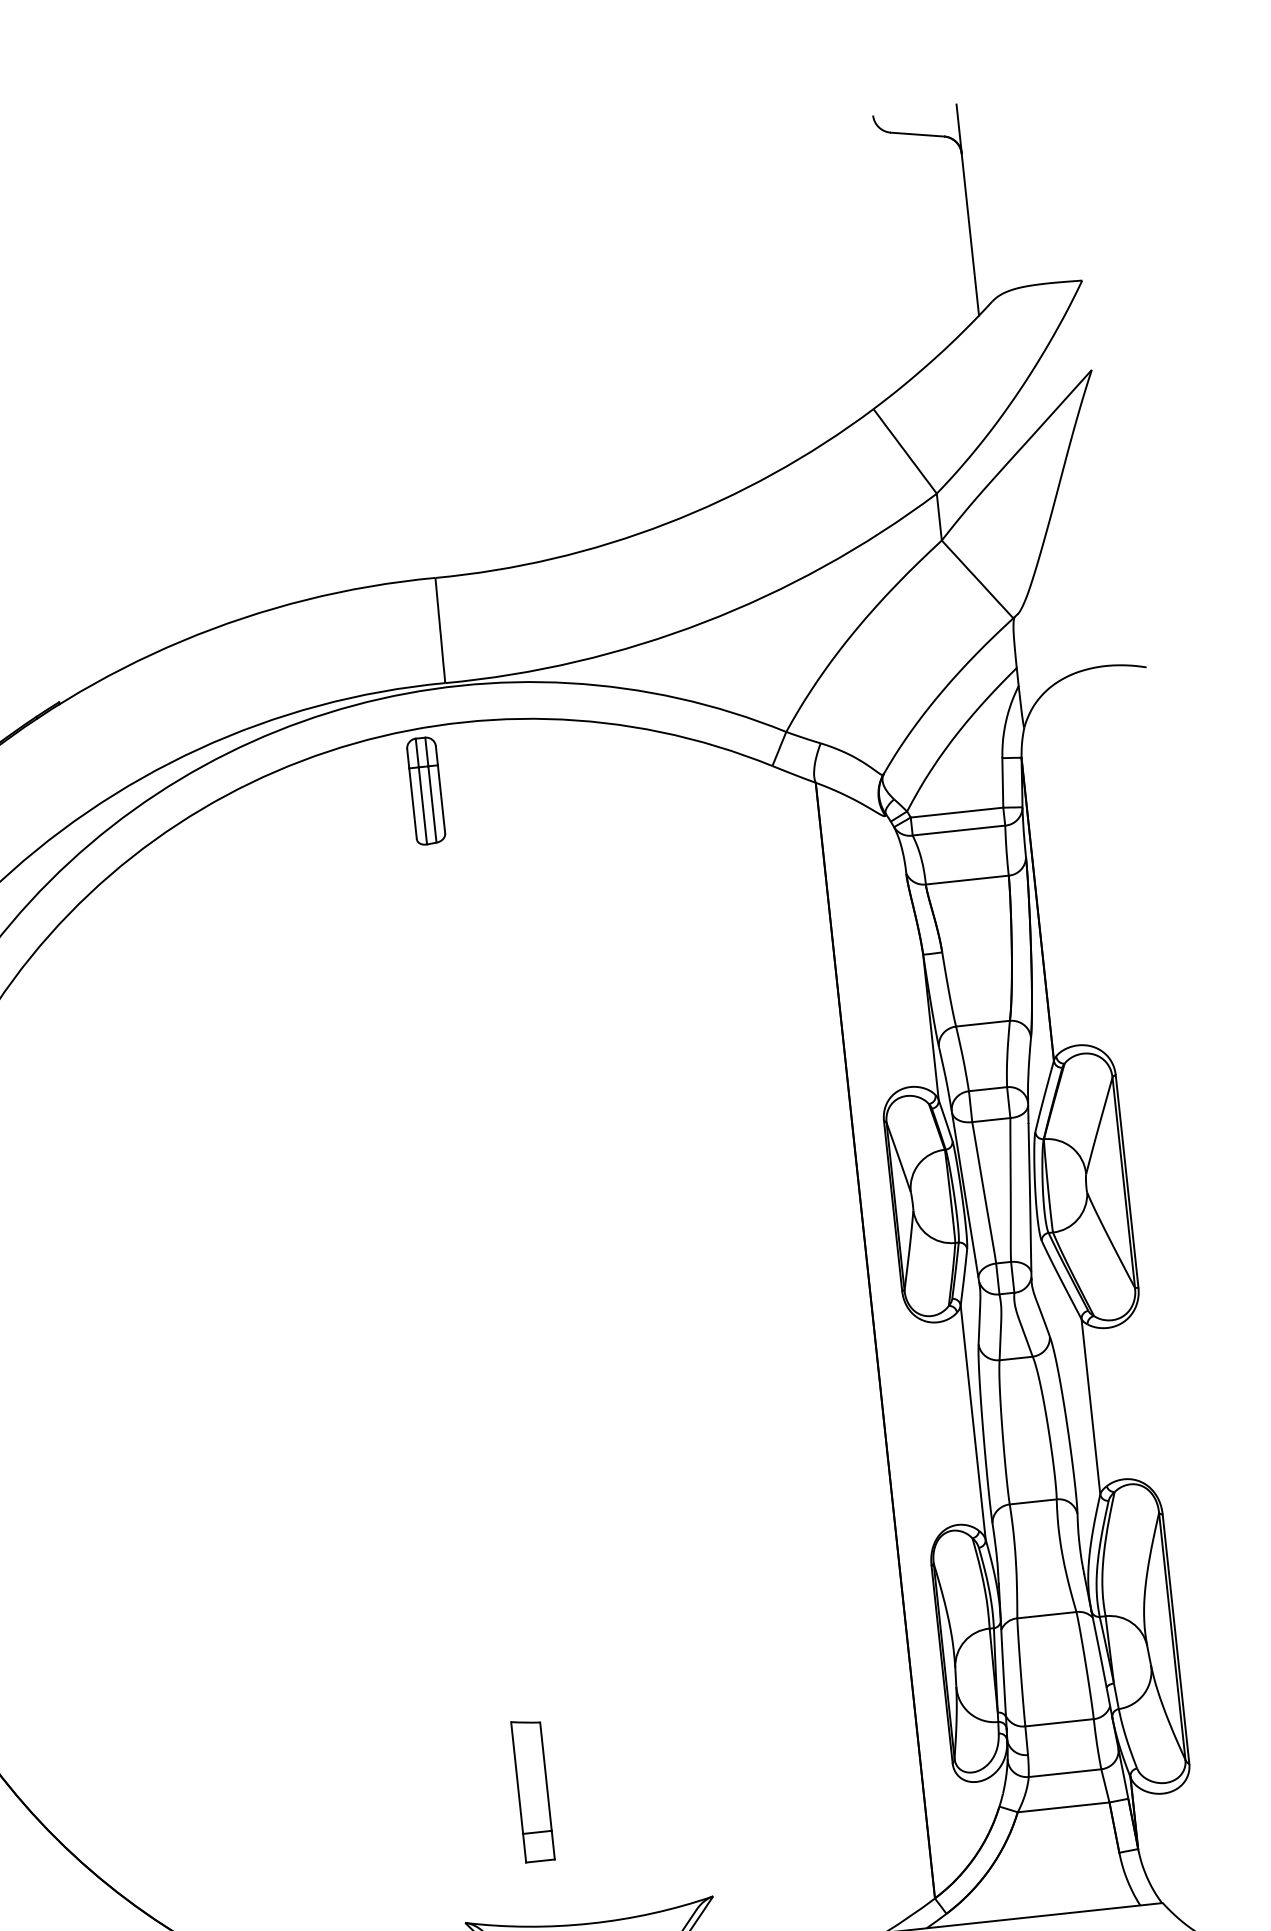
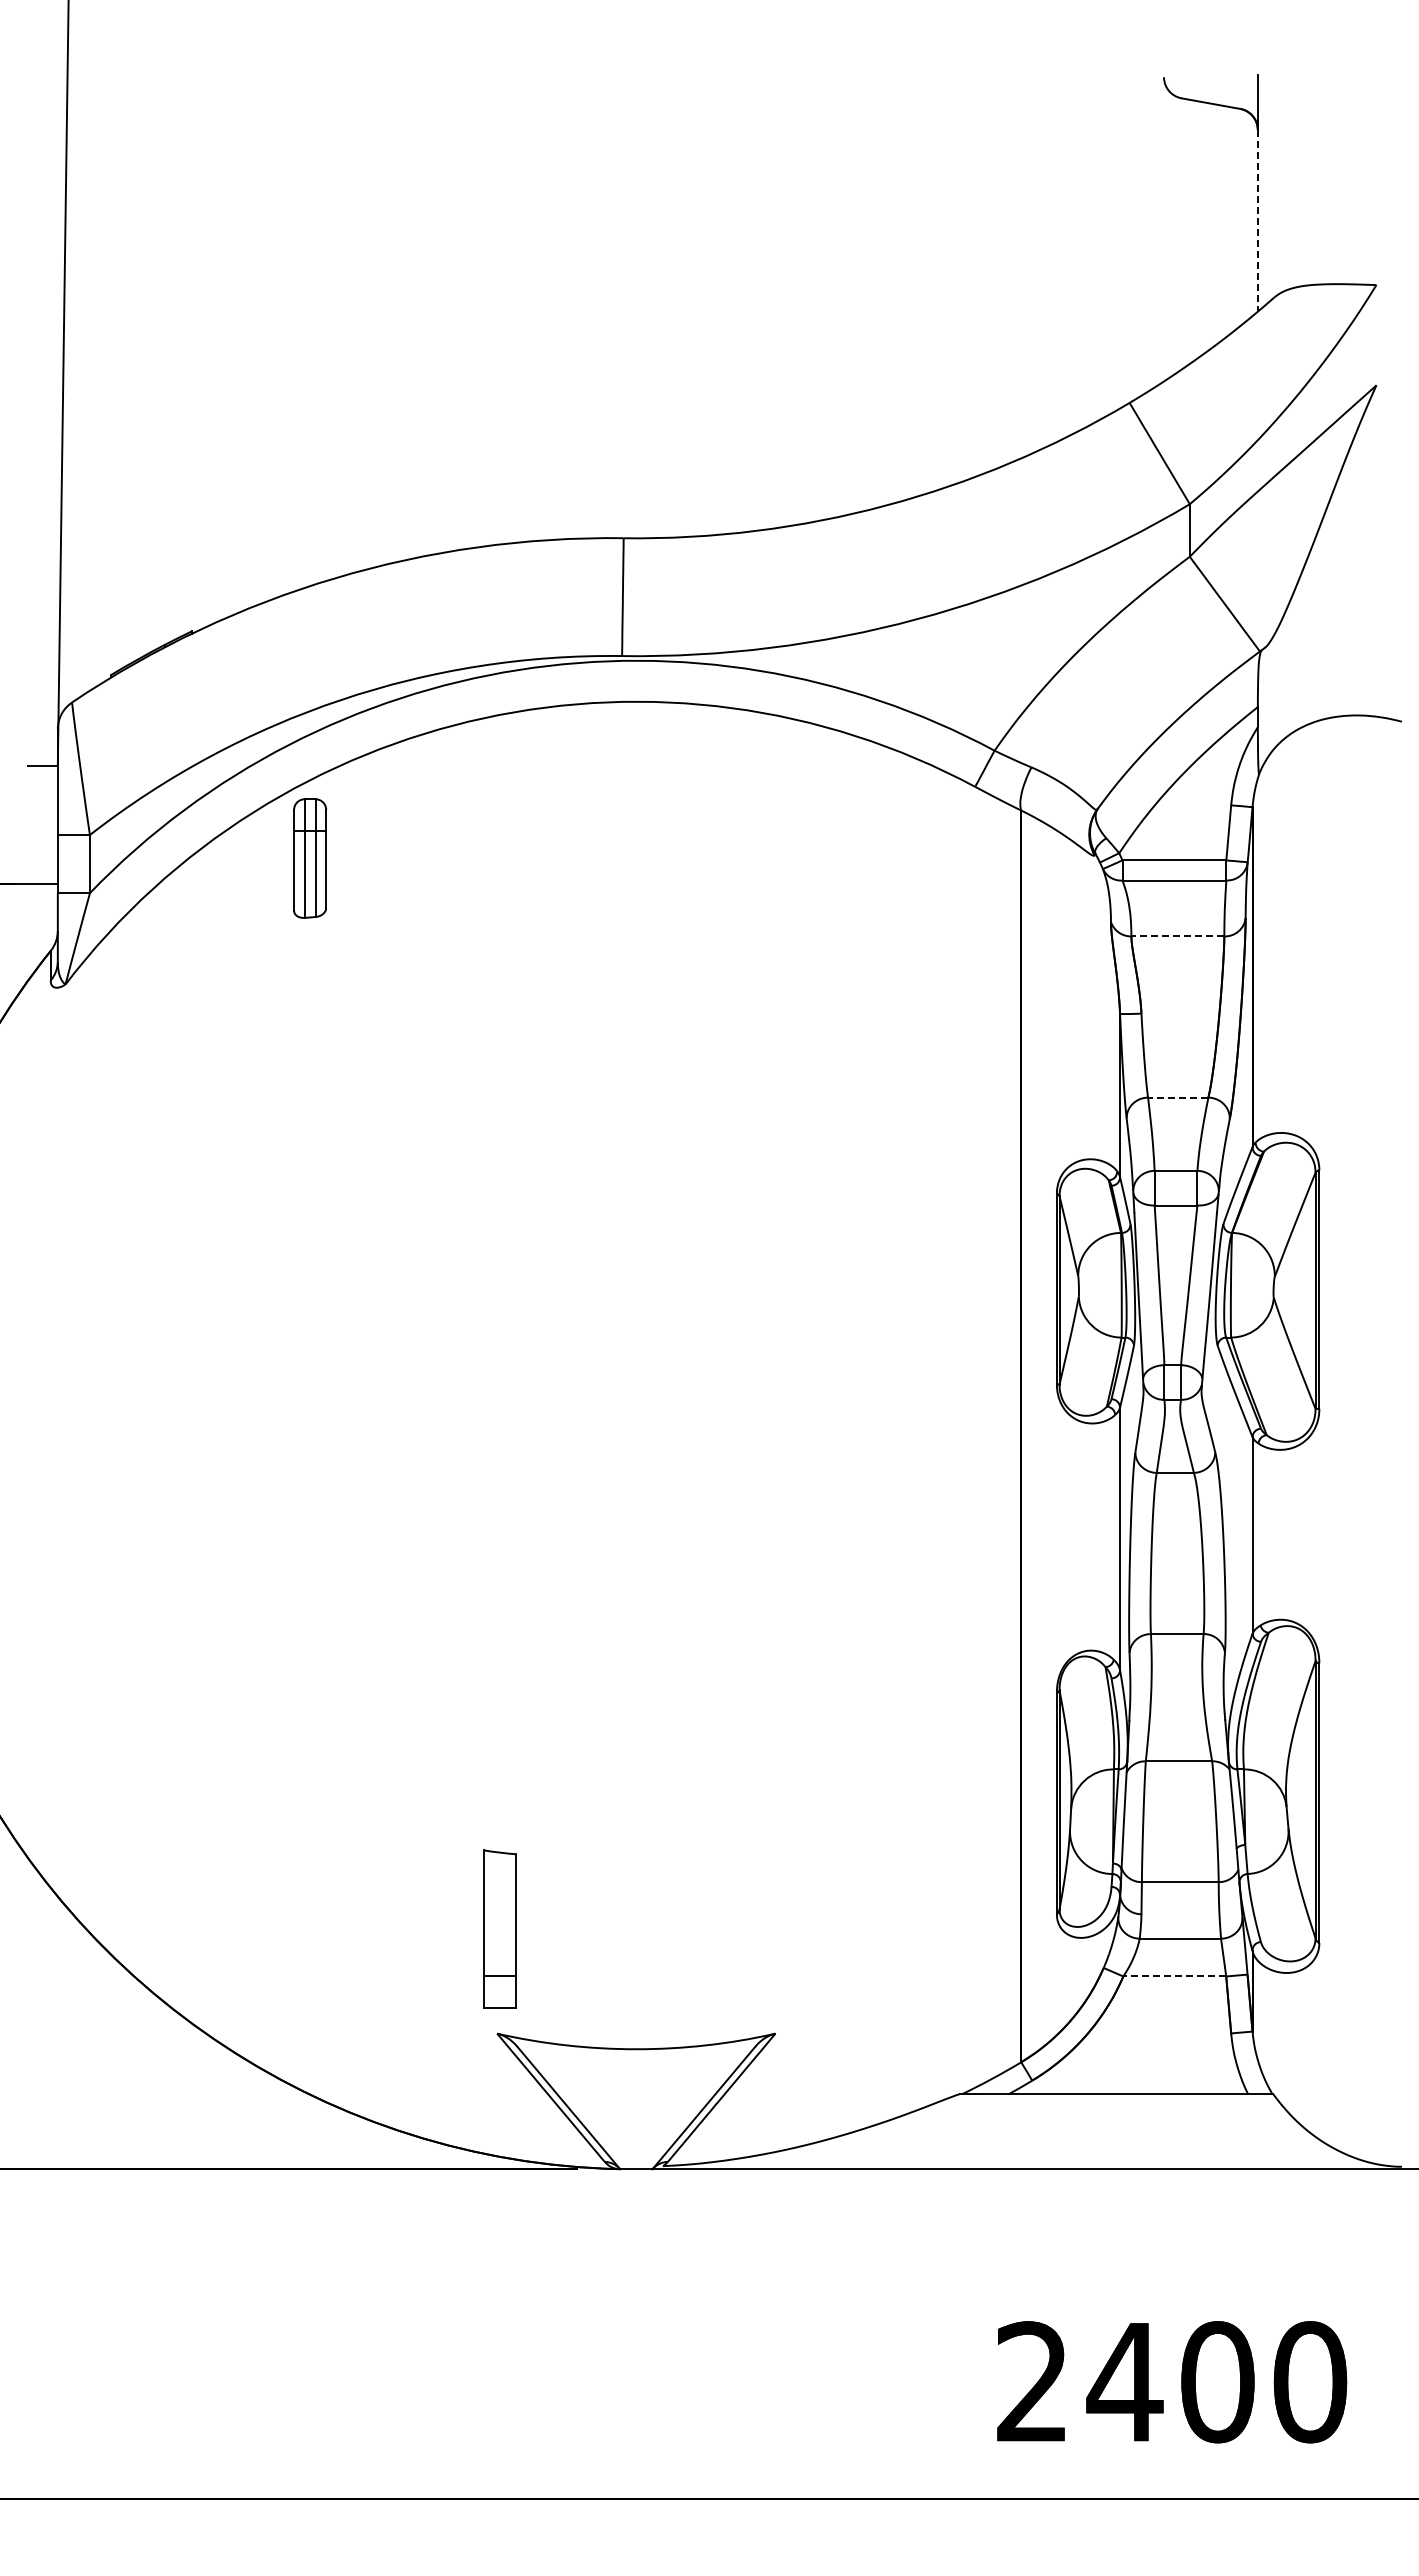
line: (970, 234) -> (1257, 220), solid -> dashed
part: (426, 790) -> (310, 858), moved
line: (967, 880) -> (1177, 936), solid -> dashed
line: (982, 1023) -> (1177, 1097), solid -> dashed
part: (532, 1790) -> (499, 1928), moved
line: (1063, 1807) -> (1174, 1976), solid -> dashed

